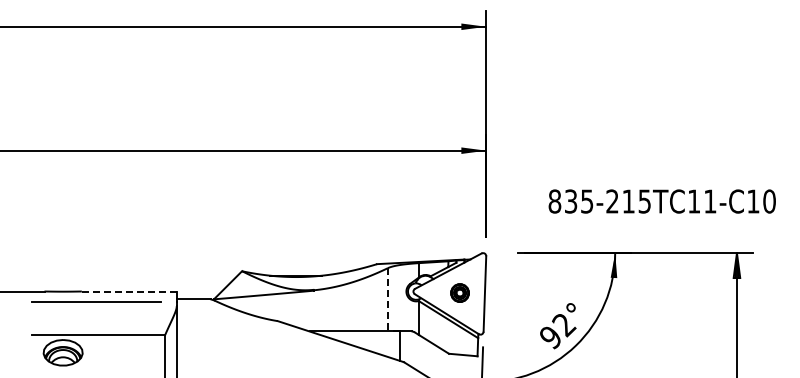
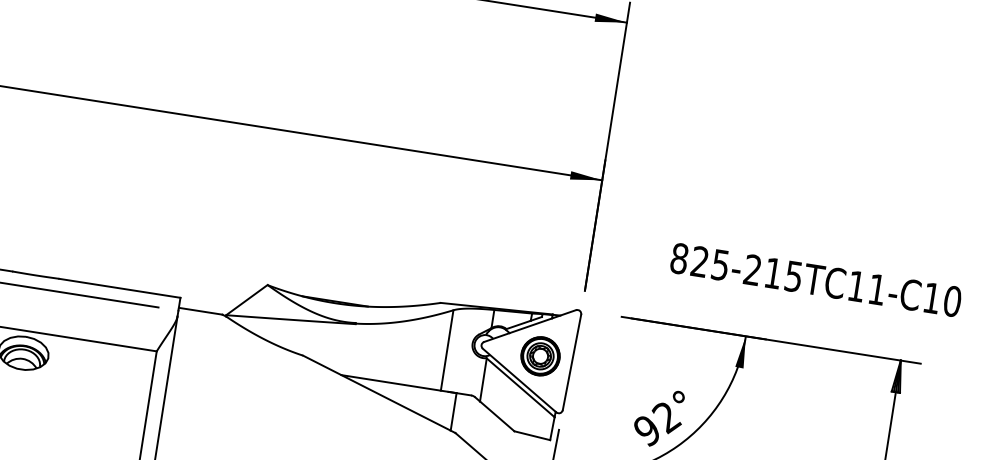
text: (571, 201) -> (700, 261), 835-215TC11-C10 -> 825-215TC11-C10
line: (129, 291) -> (120, 288), dashed -> solid
part: (459, 292) -> (539, 355), size x1.67
line: (387, 299) -> (446, 349), dashed -> solid

